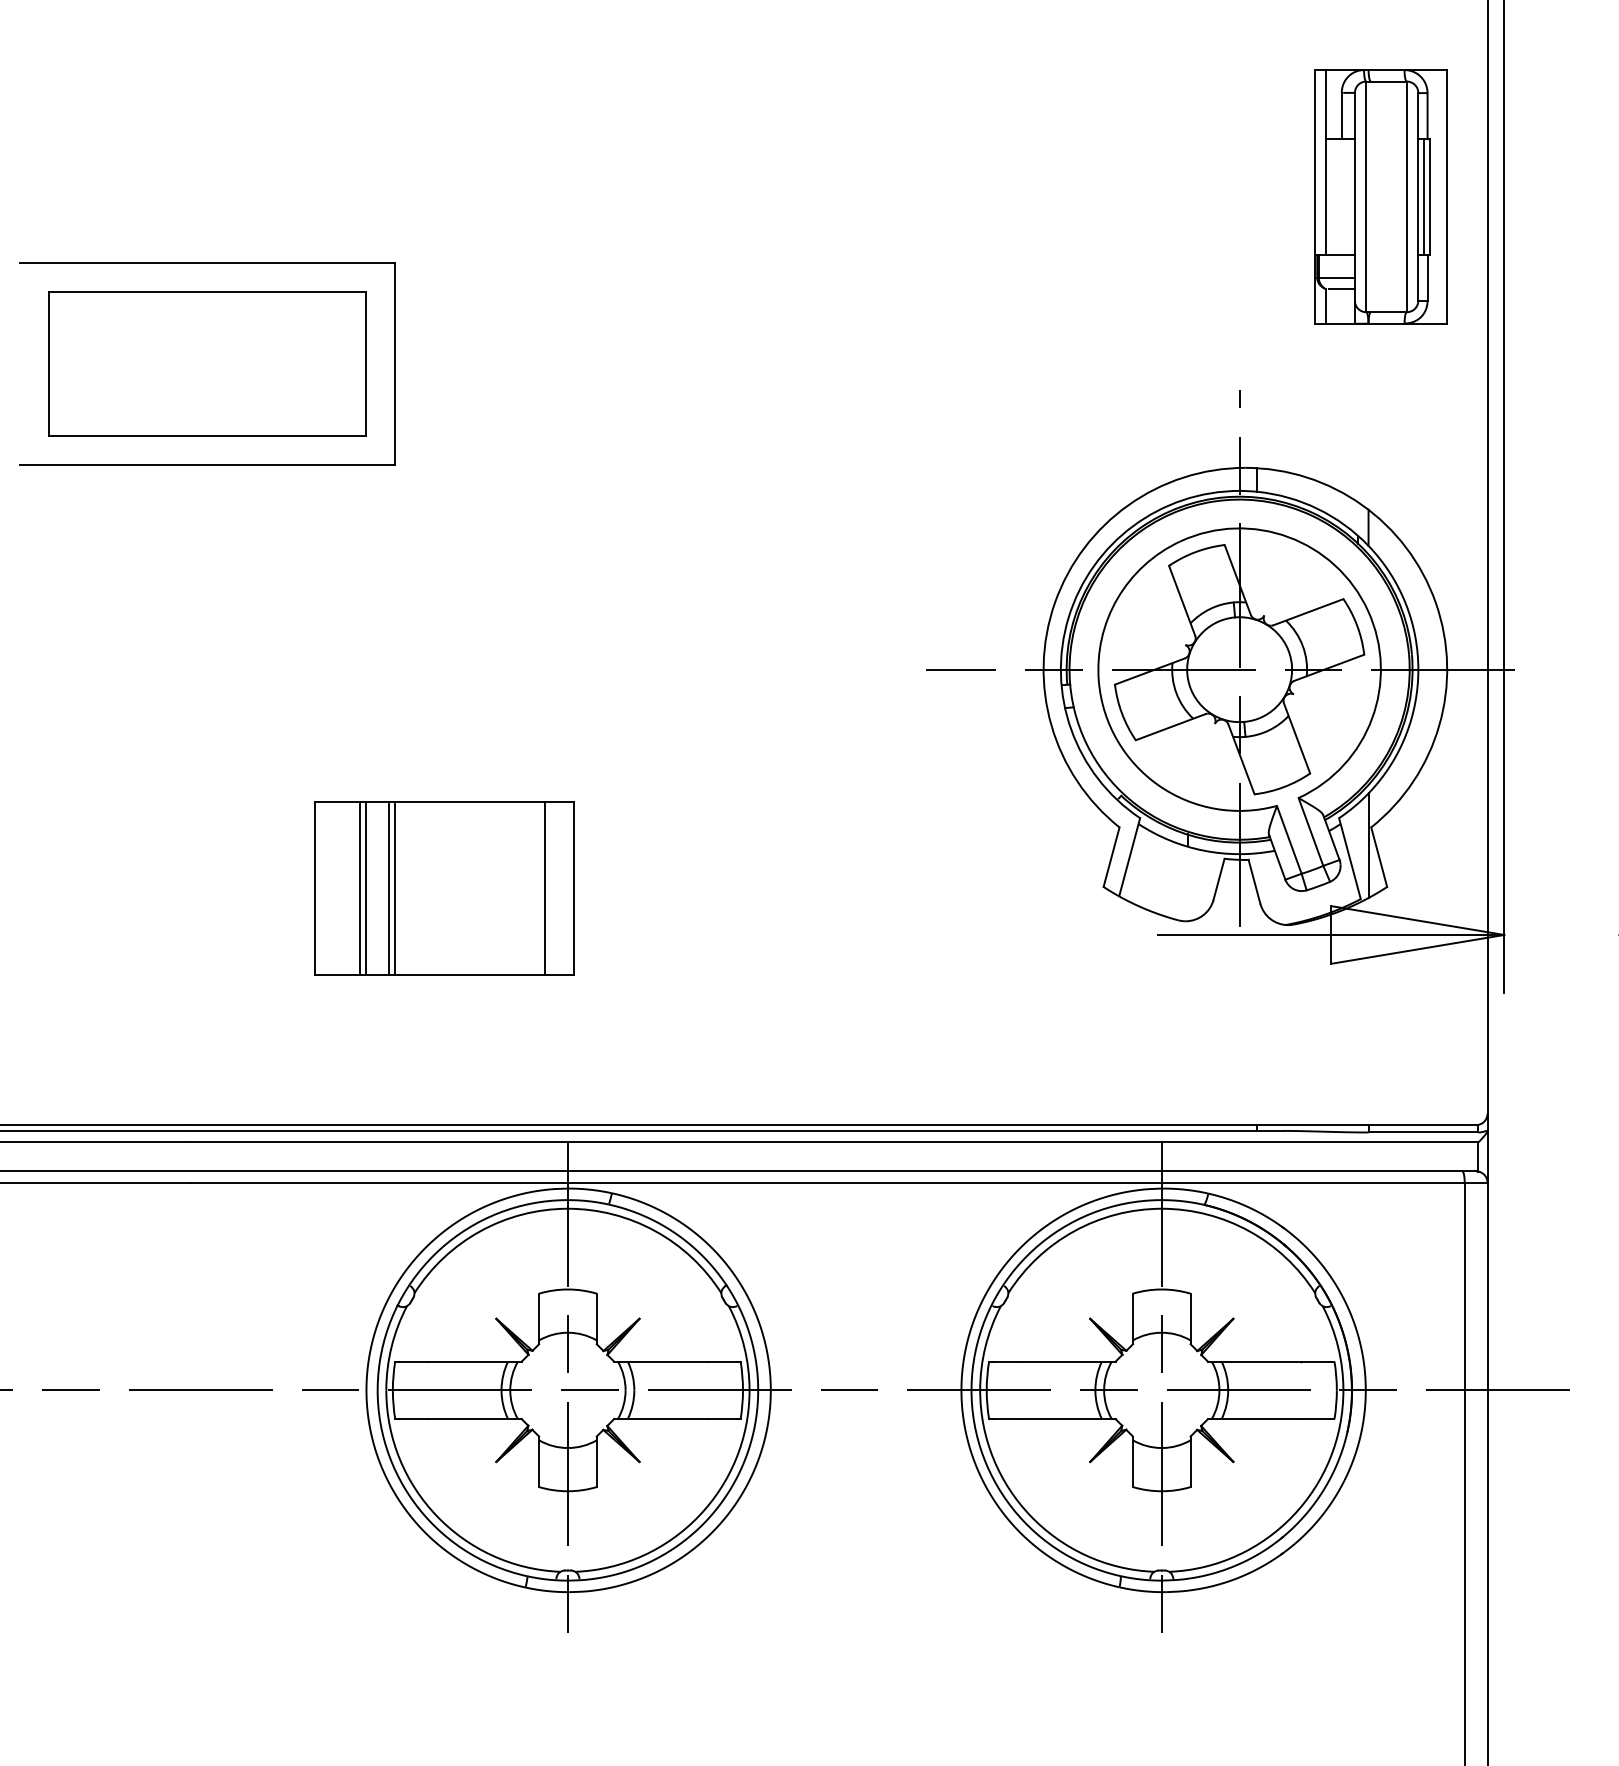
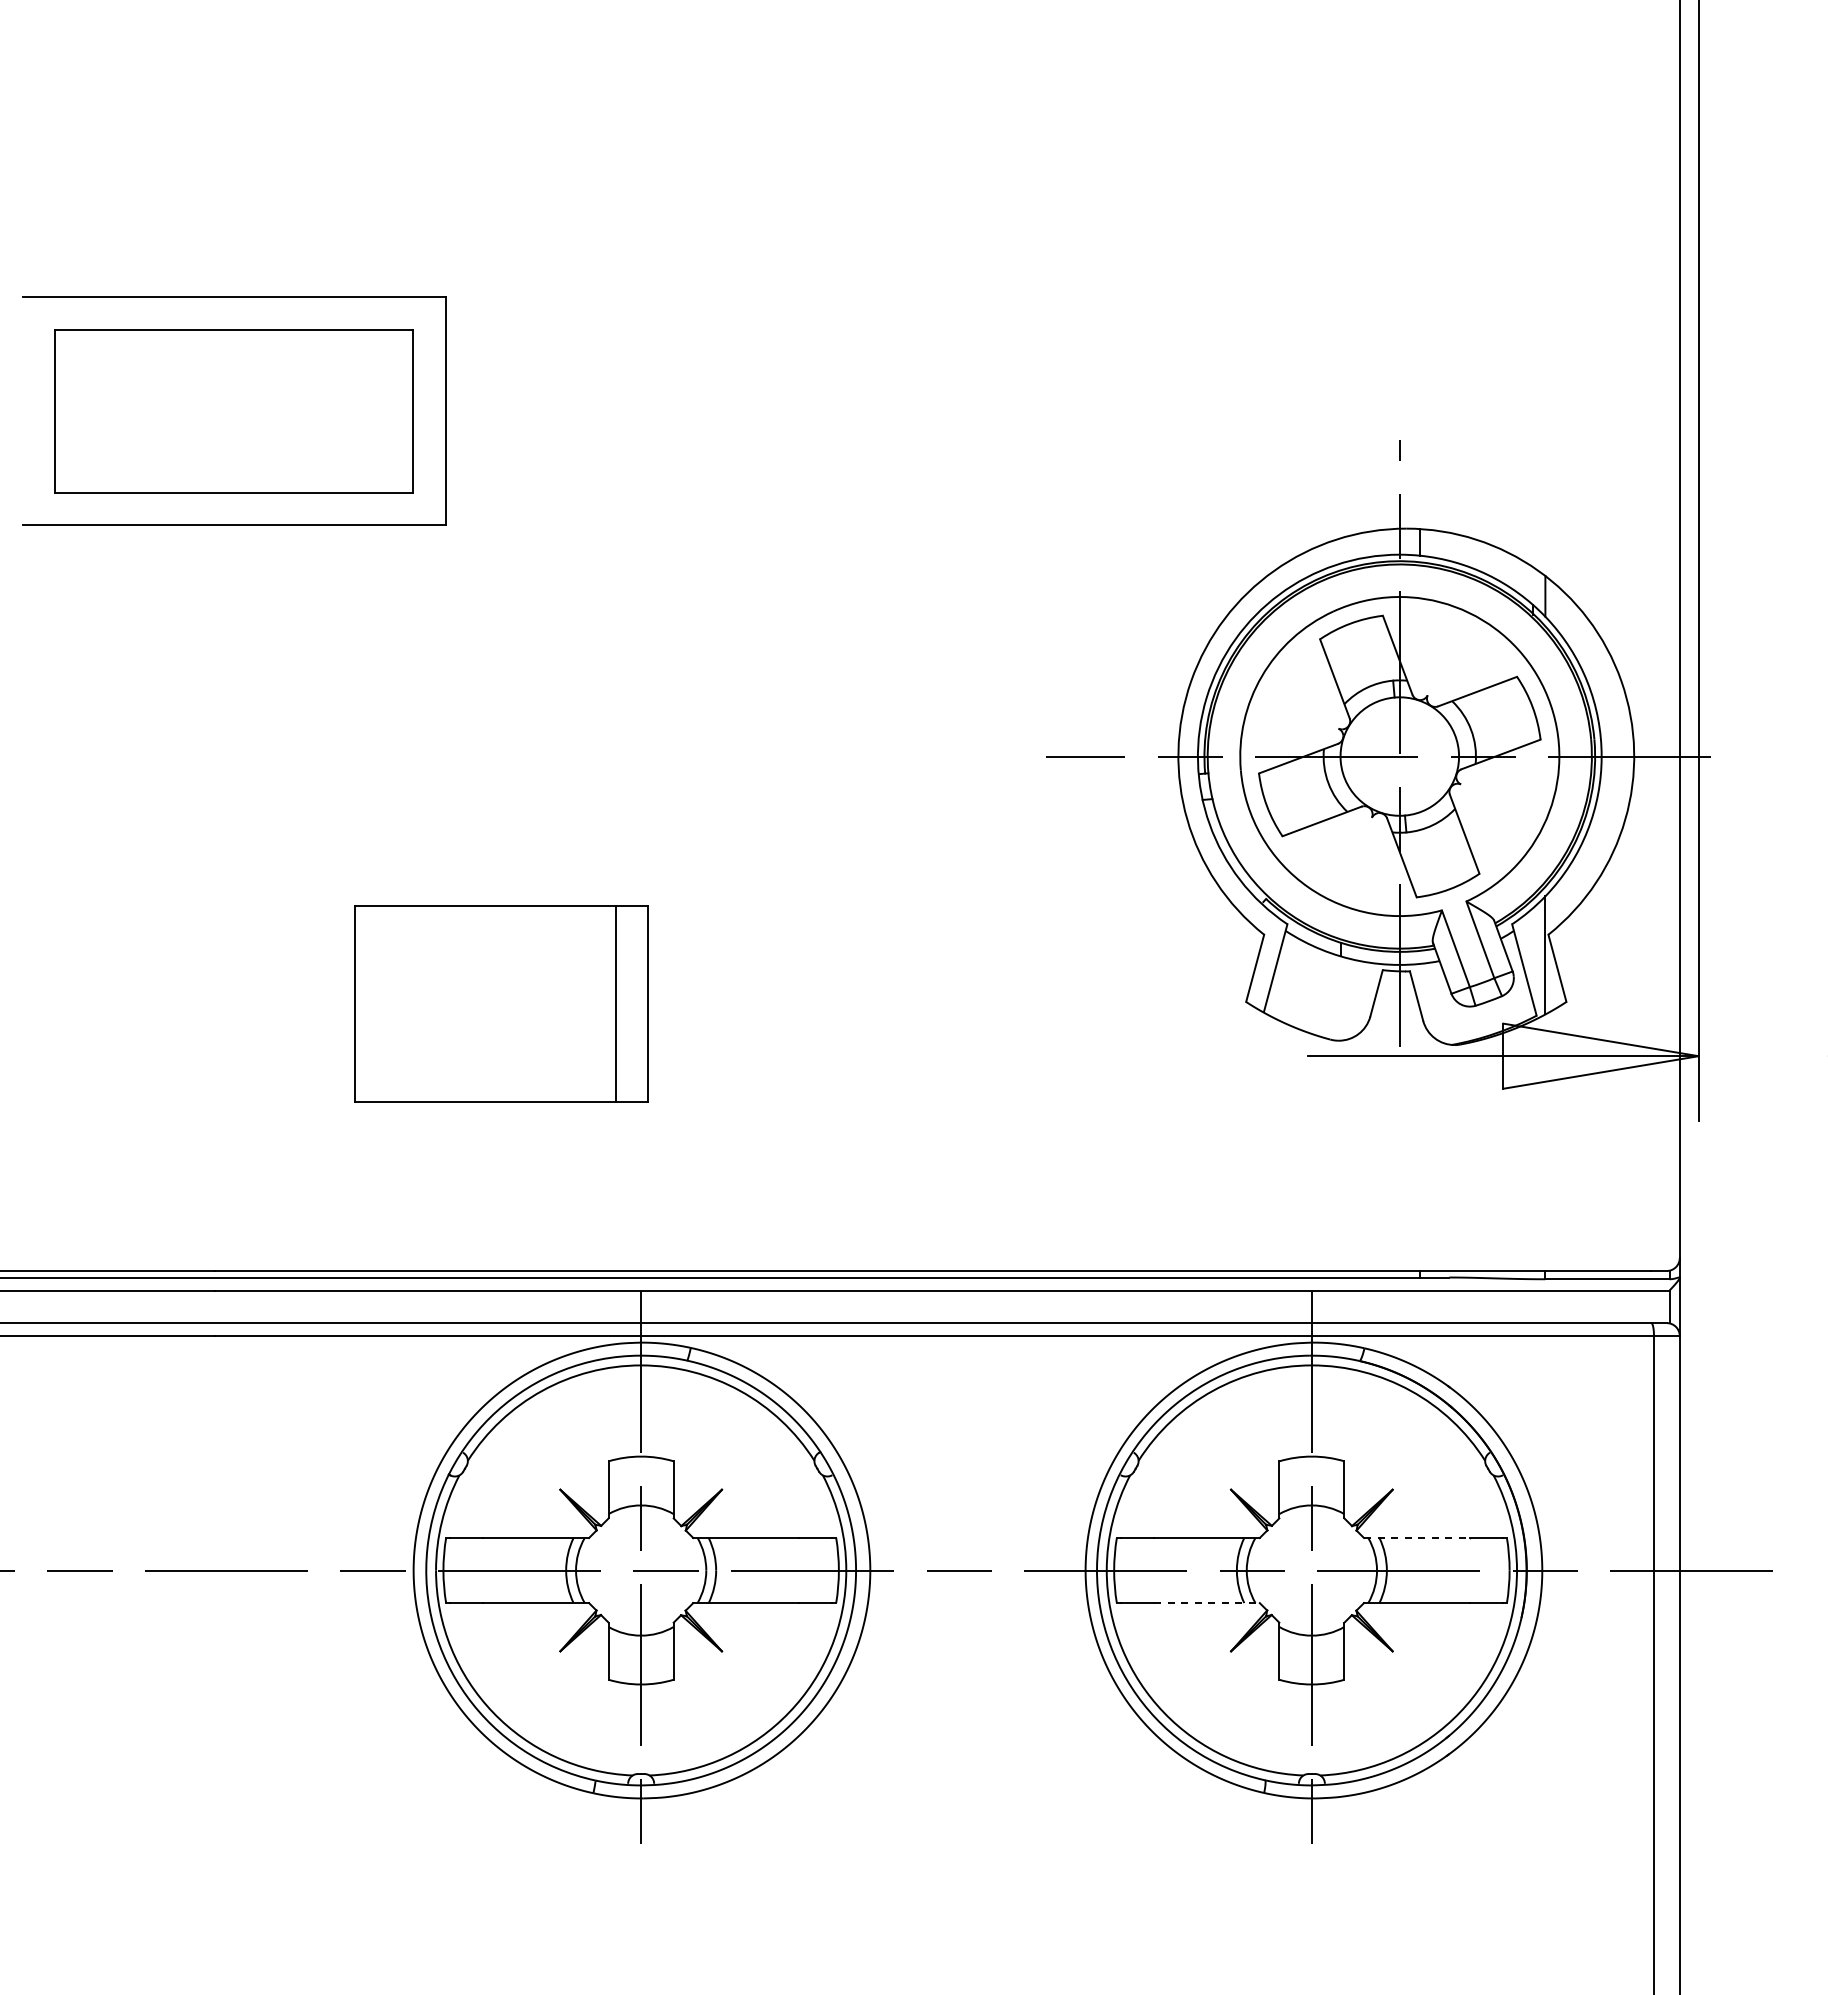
part: (1380, 196) -> (1558, 222), removed
line: (360, 888) -> (406, 1003), removed
line: (366, 888) -> (413, 1003), removed
line: (389, 888) -> (439, 1003), removed
line: (394, 888) -> (445, 1003), removed
line: (1254, 1361) -> (1416, 1537), solid -> dashed
line: (1068, 1419) -> (1206, 1603), solid -> dashed

